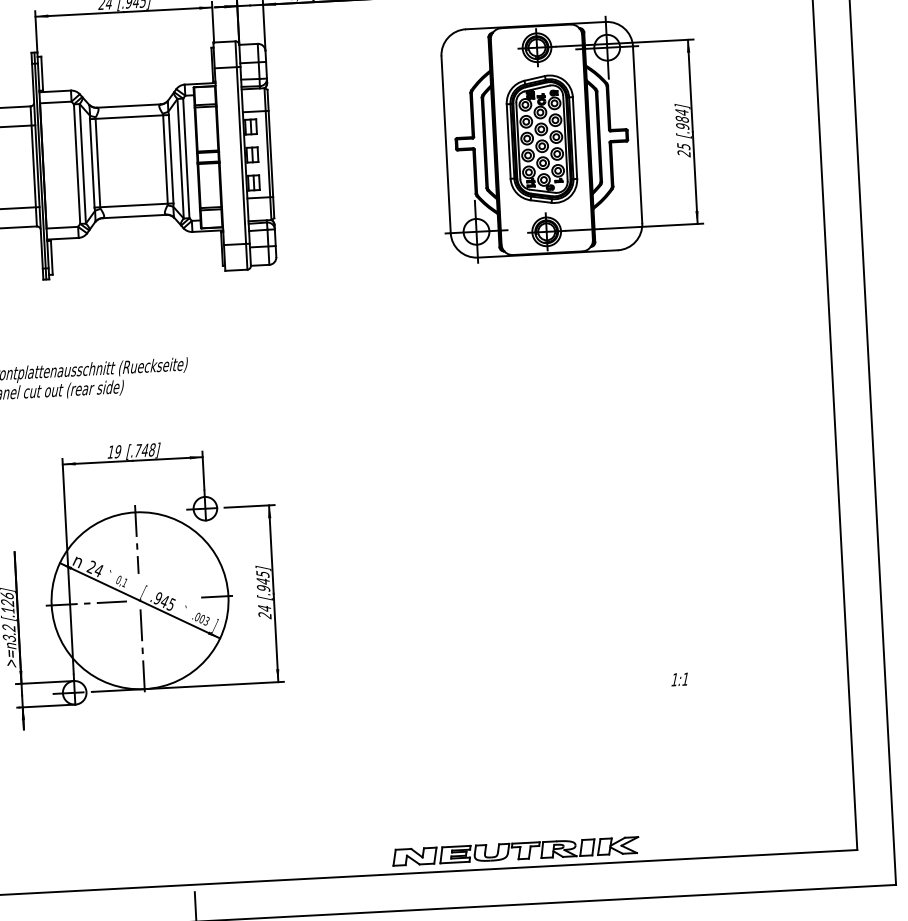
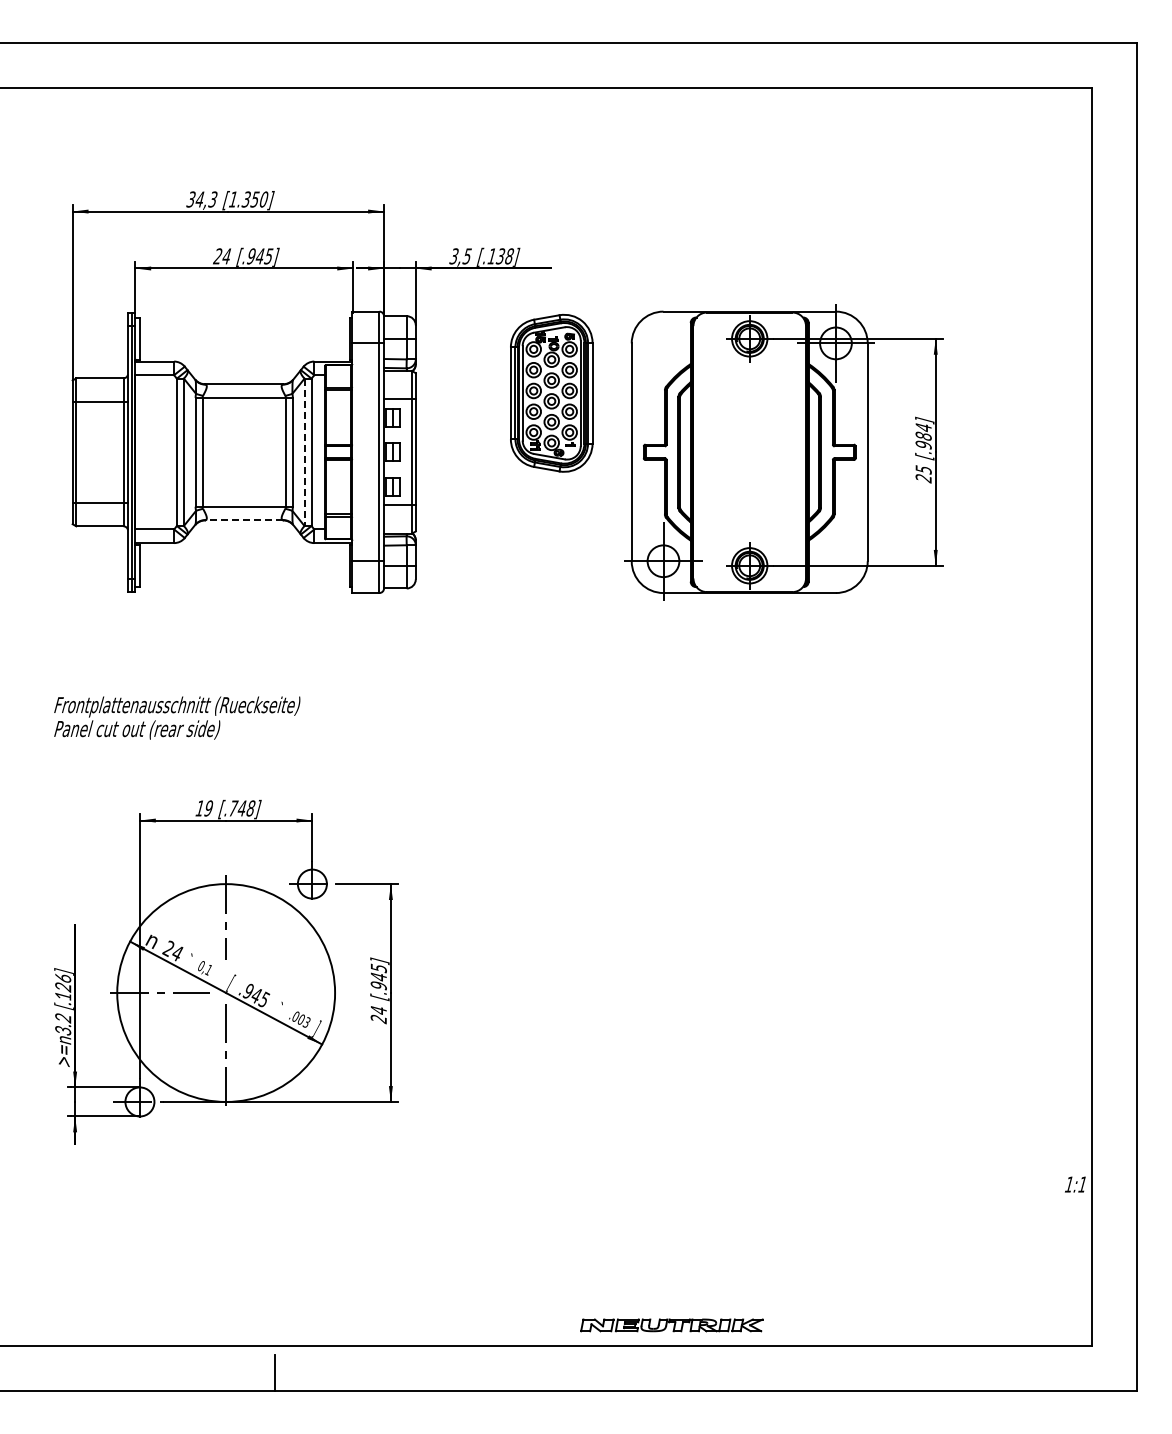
part: (541, 139) -> (551, 393), moved
line: (180, 158) -> (304, 452), solid -> dashed
line: (134, 216) -> (244, 520), solid -> dashed
line: (217, 597) -> (321, 993), removed
text: (679, 679) -> (1075, 1184), moved
part: (515, 851) -> (671, 1325), size x0.6

